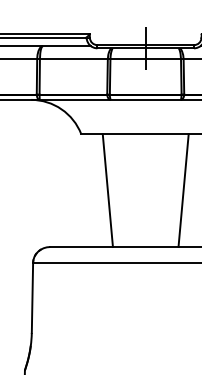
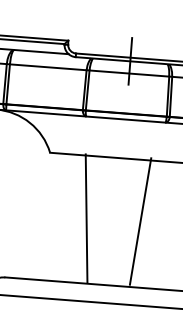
line: (107, 190) -> (86, 218), moved
line: (183, 190) -> (140, 221), moved

